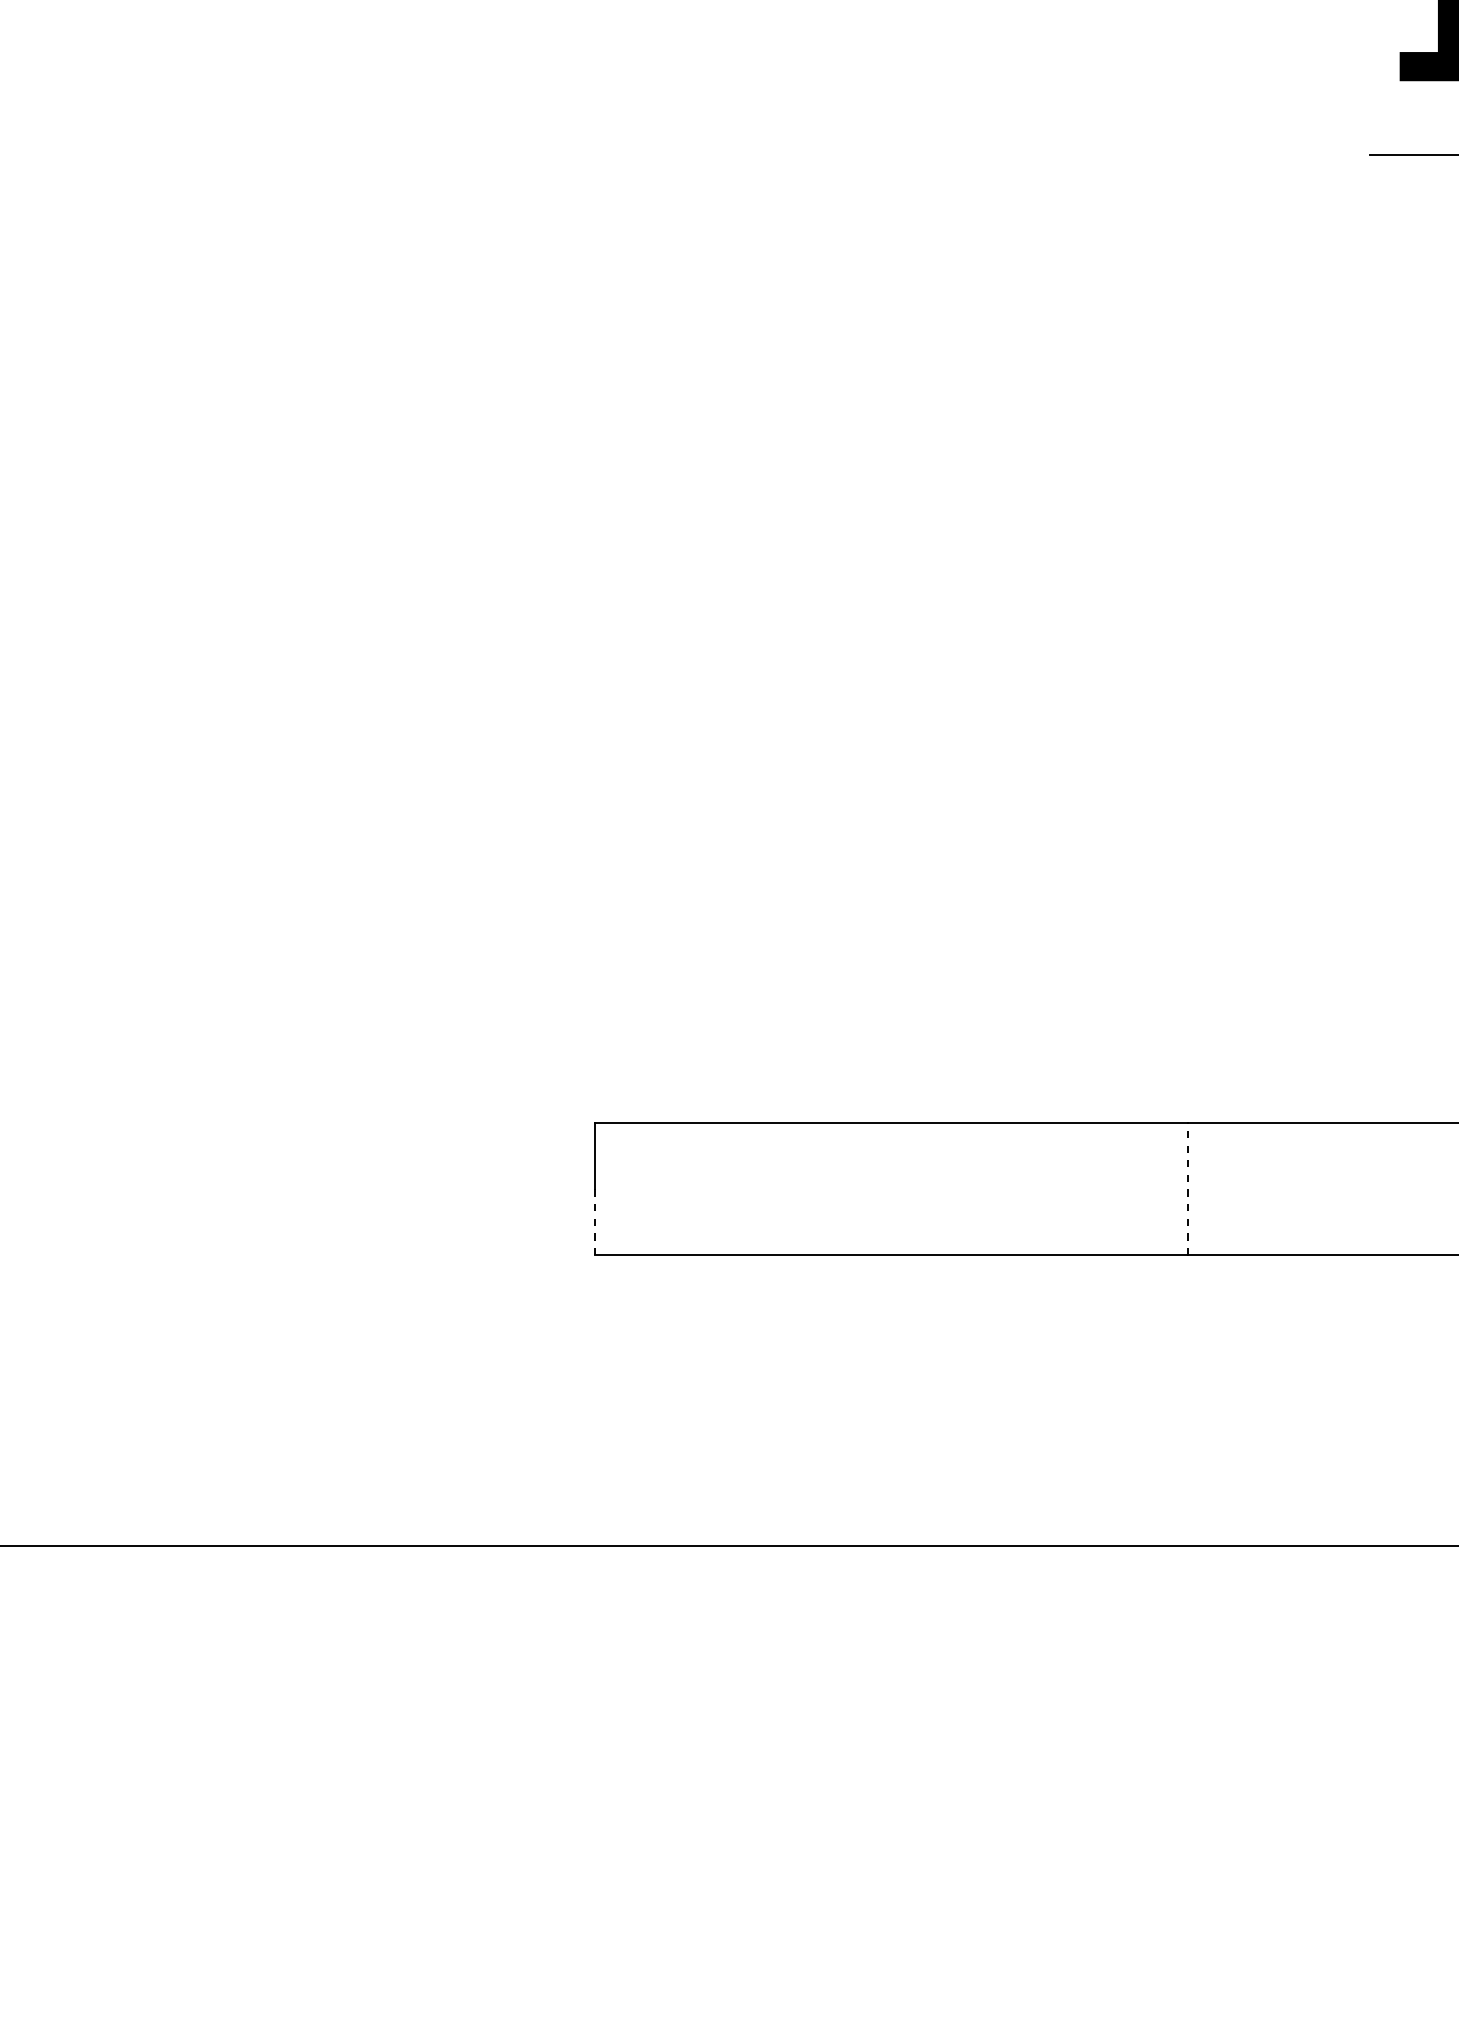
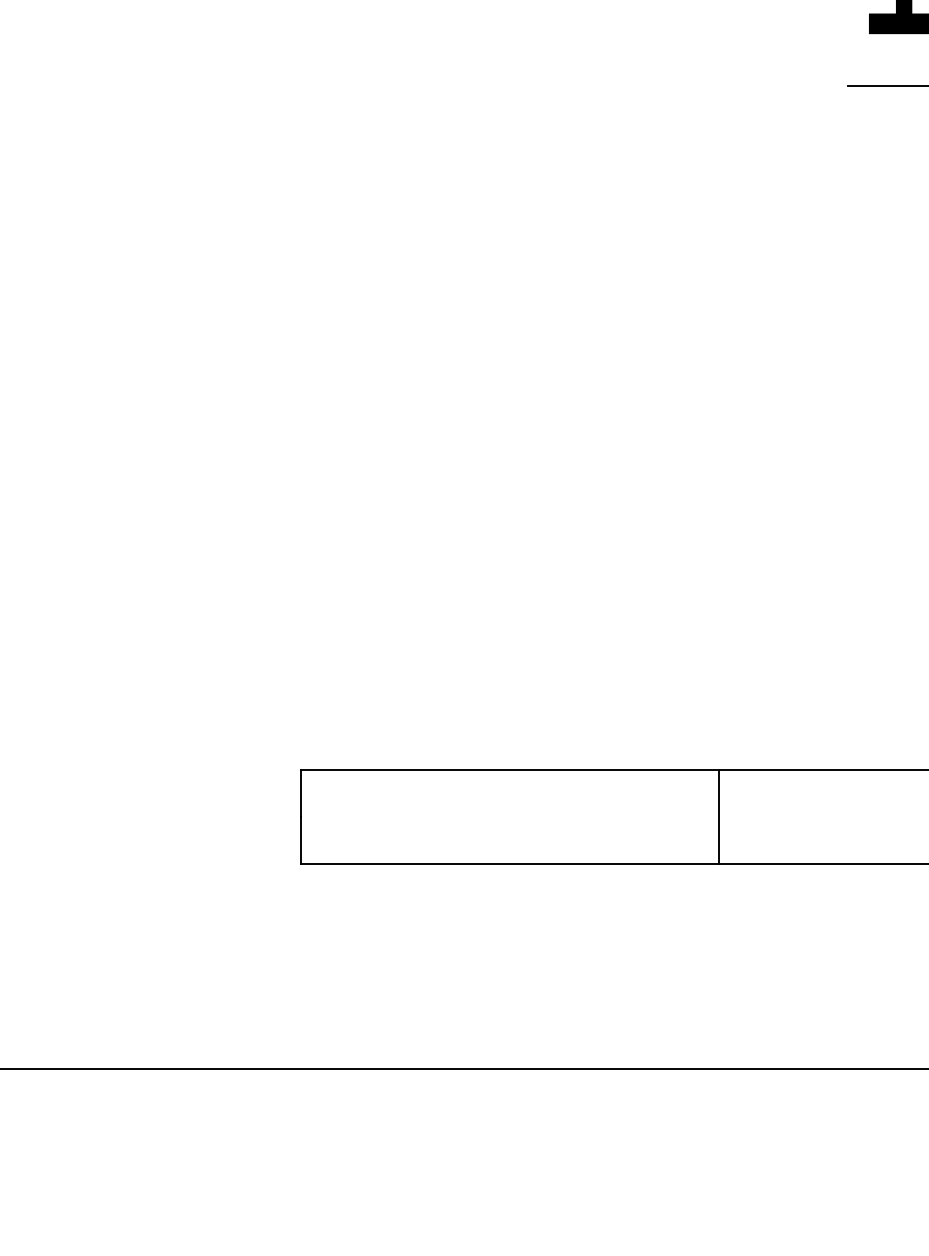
line: (1187, 1188) -> (719, 816), dashed -> solid
line: (595, 1221) -> (300, 839), dashed -> solid

